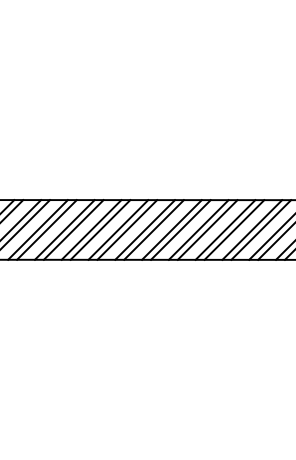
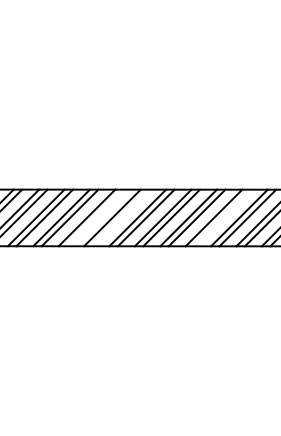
line: (100, 229) -> (95, 217), removed
line: (127, 229) -> (121, 217), removed
line: (234, 229) -> (222, 217), removed

